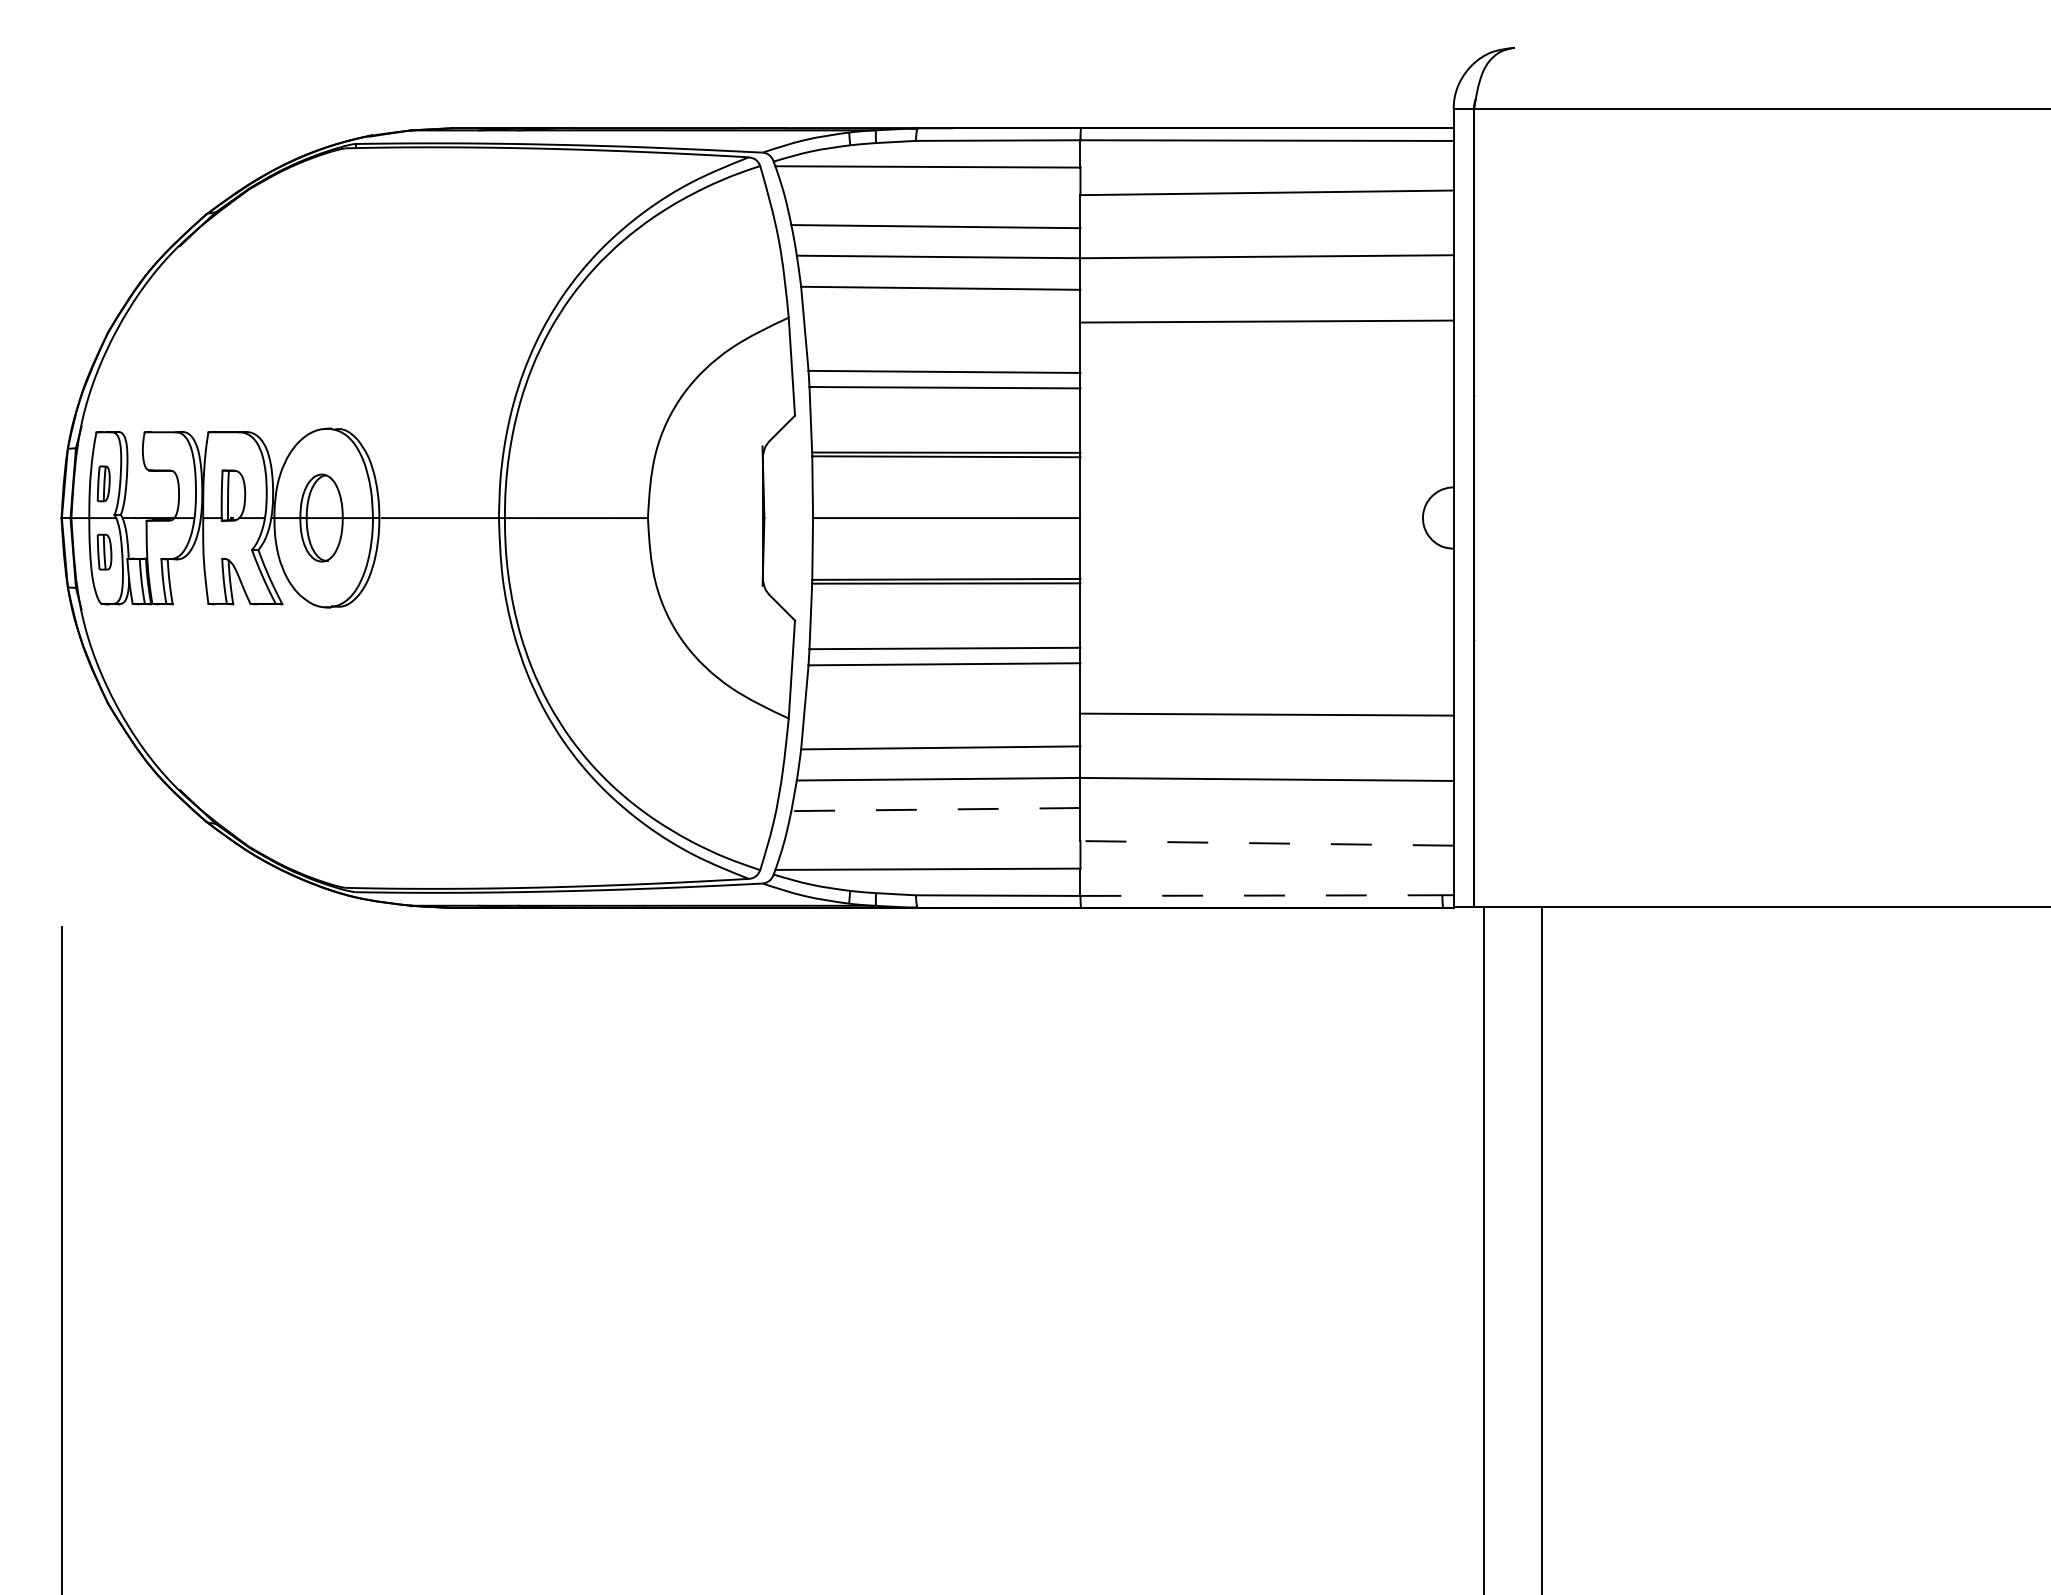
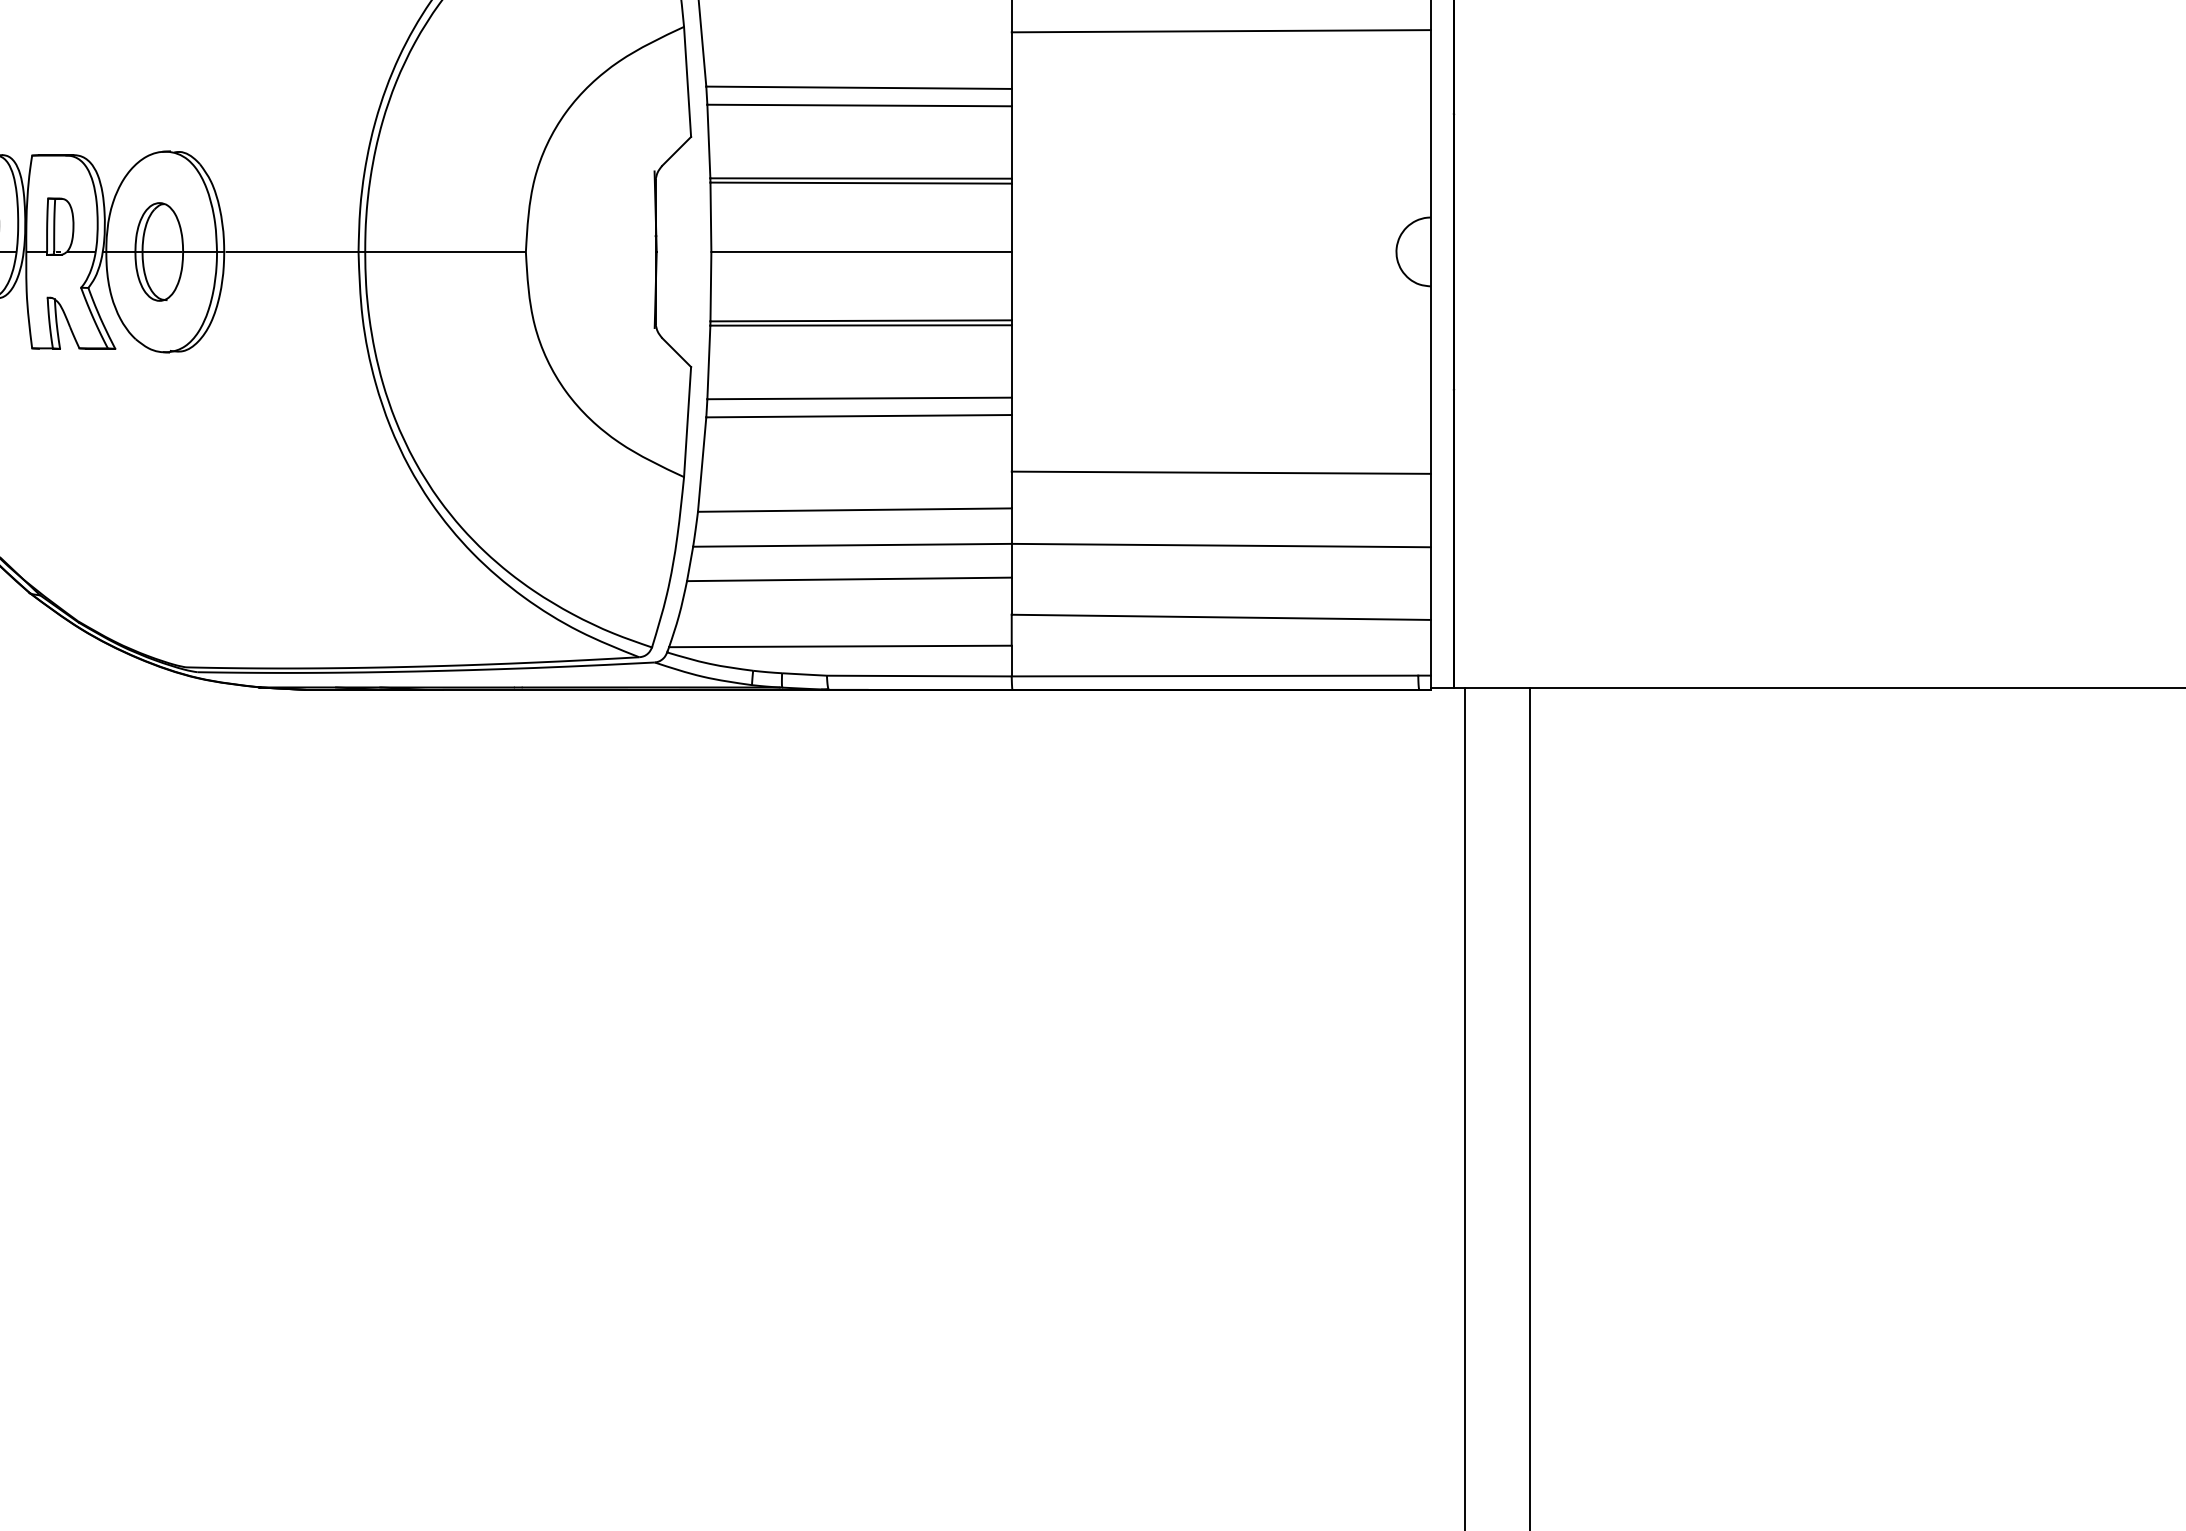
line: (935, 809) -> (848, 579), dashed -> solid
line: (1267, 843) -> (1221, 617), dashed -> solid
line: (1261, 895) -> (1215, 675), dashed -> solid

